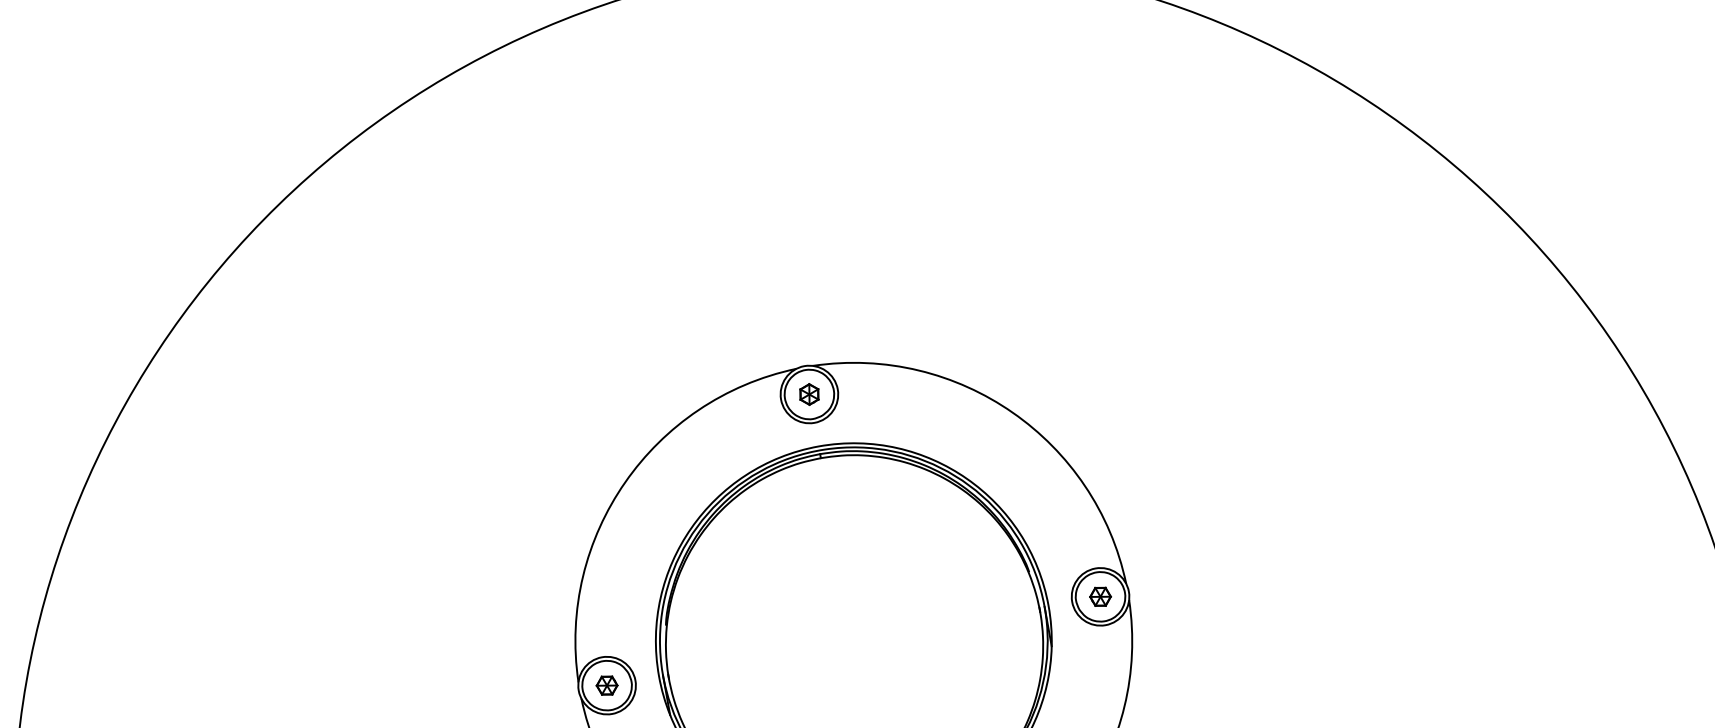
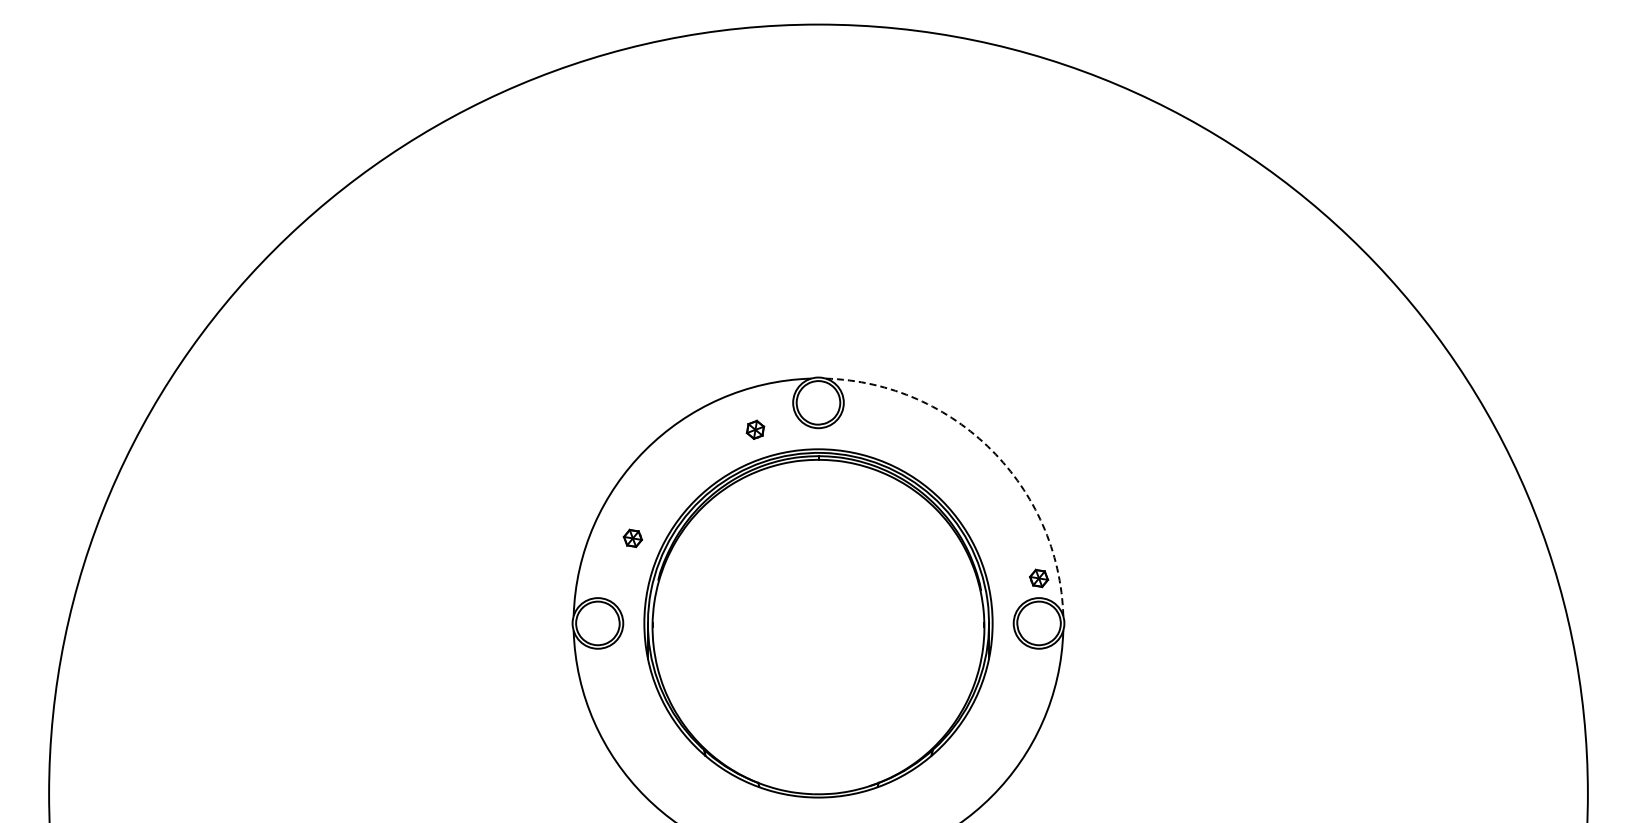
part: (809, 394) -> (755, 429), moved
arc: (1012, 412) -> (991, 450), solid -> dashed
part: (1101, 596) -> (1039, 578), moved
part: (606, 685) -> (632, 538), moved

